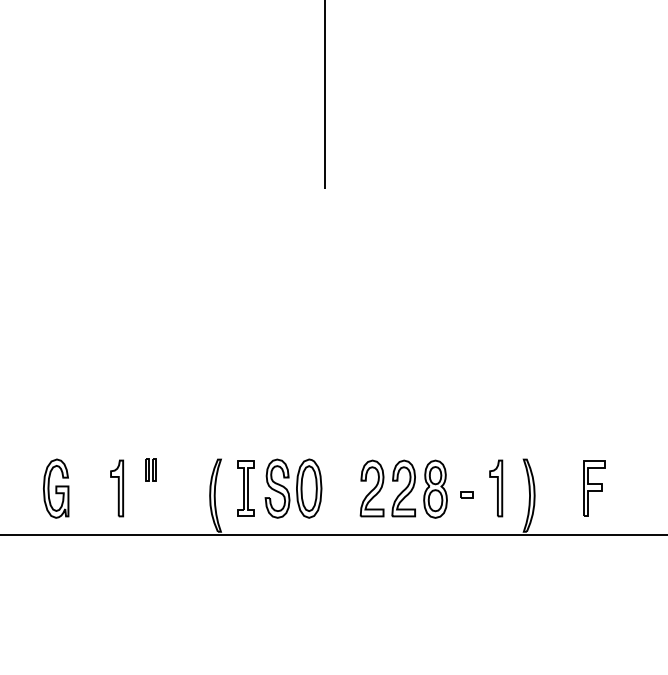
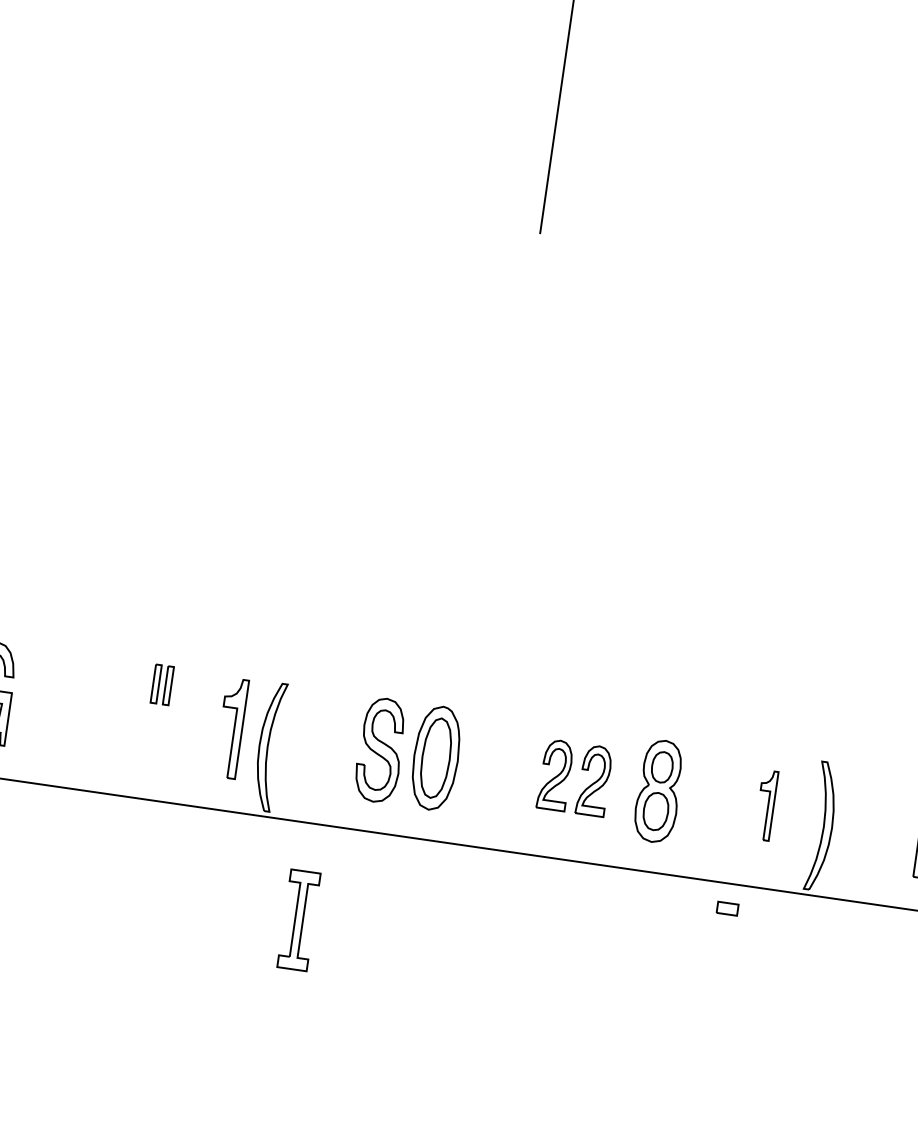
part: (117, 488) -> (232, 728), moved
part: (245, 488) -> (298, 919), moved
part: (387, 488) -> (574, 777), size x0.7
part: (496, 488) -> (766, 805), size x0.7
part: (466, 494) -> (726, 907), moved

